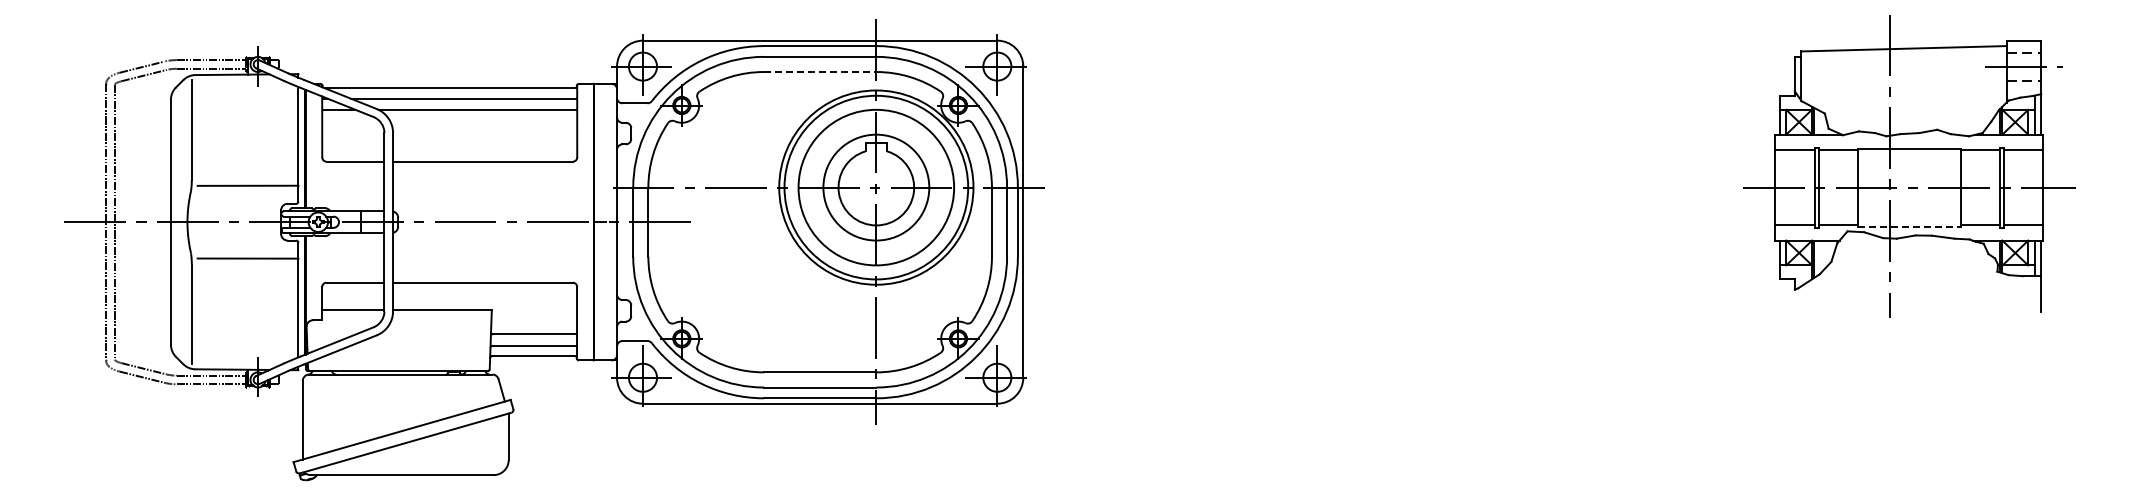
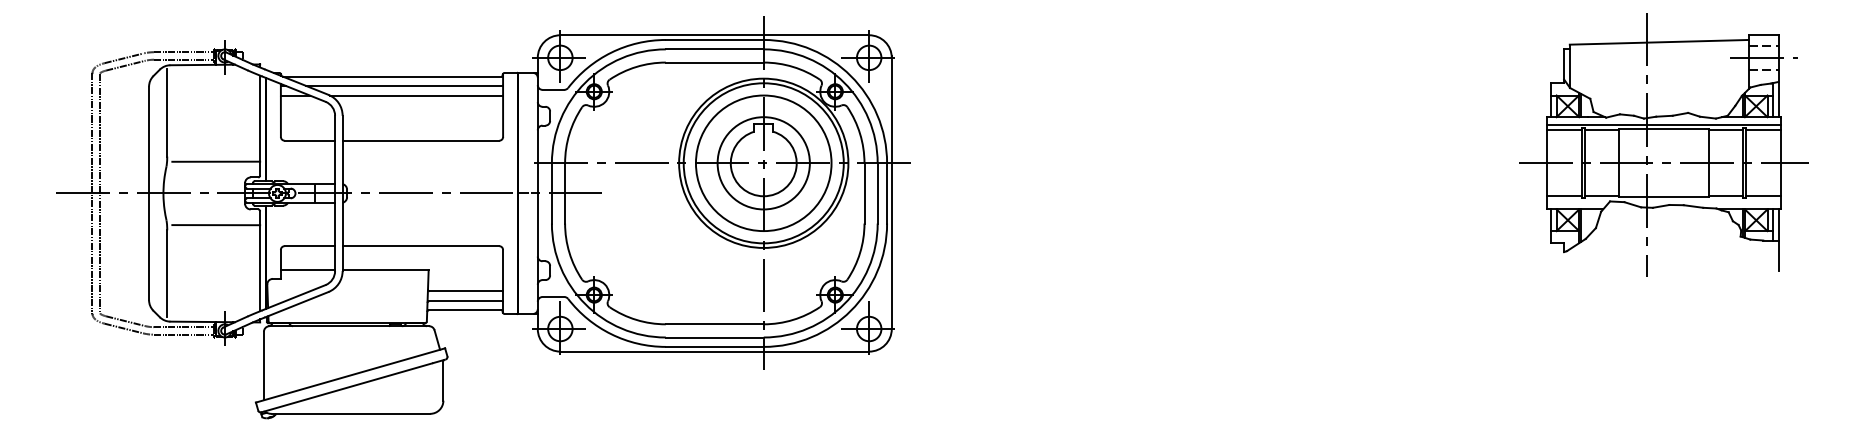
line: (820, 72) -> (715, 63), dashed -> solid
line: (1909, 143) -> (1664, 124), added
line: (1909, 226) -> (1664, 197), dashed -> solid

